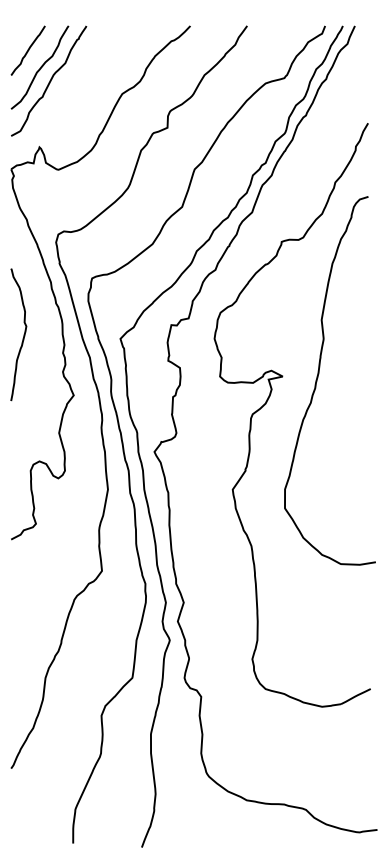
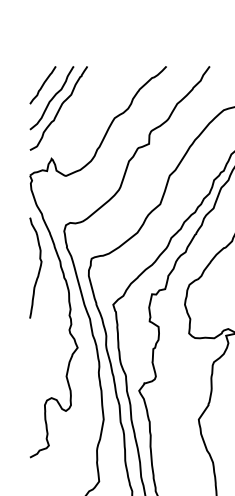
curve: (23, 334) -> (39, 267), moved

